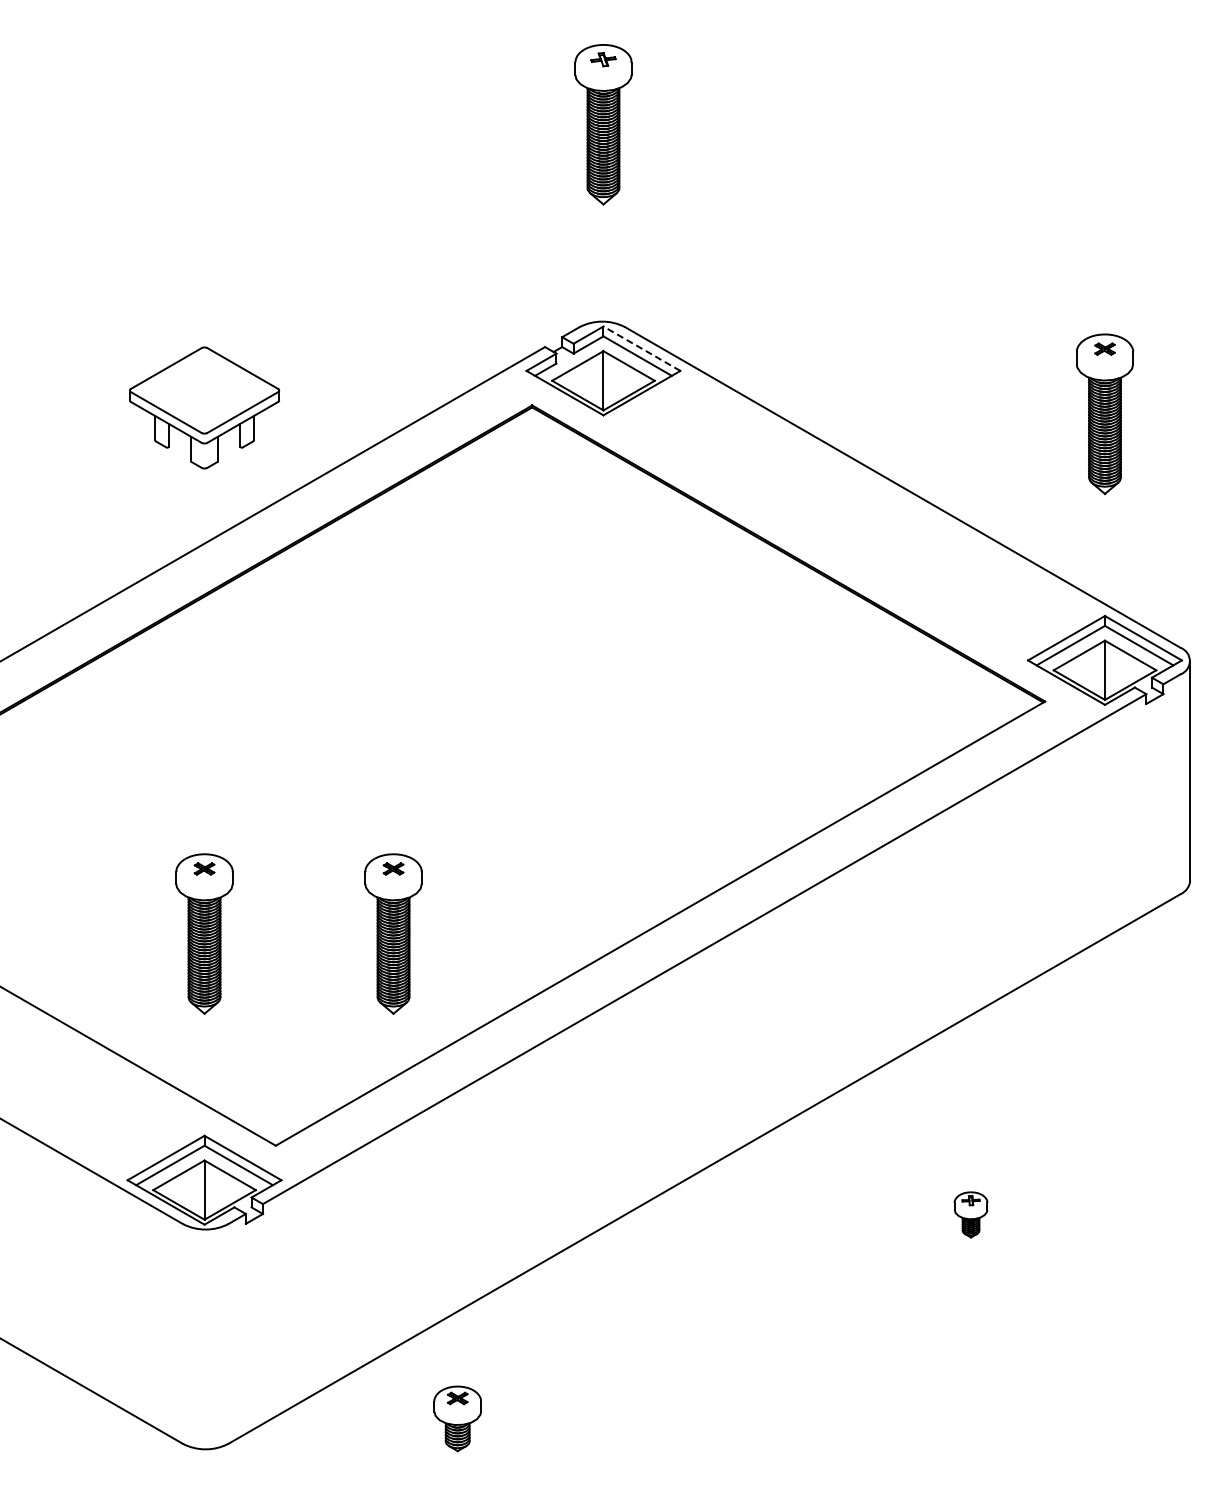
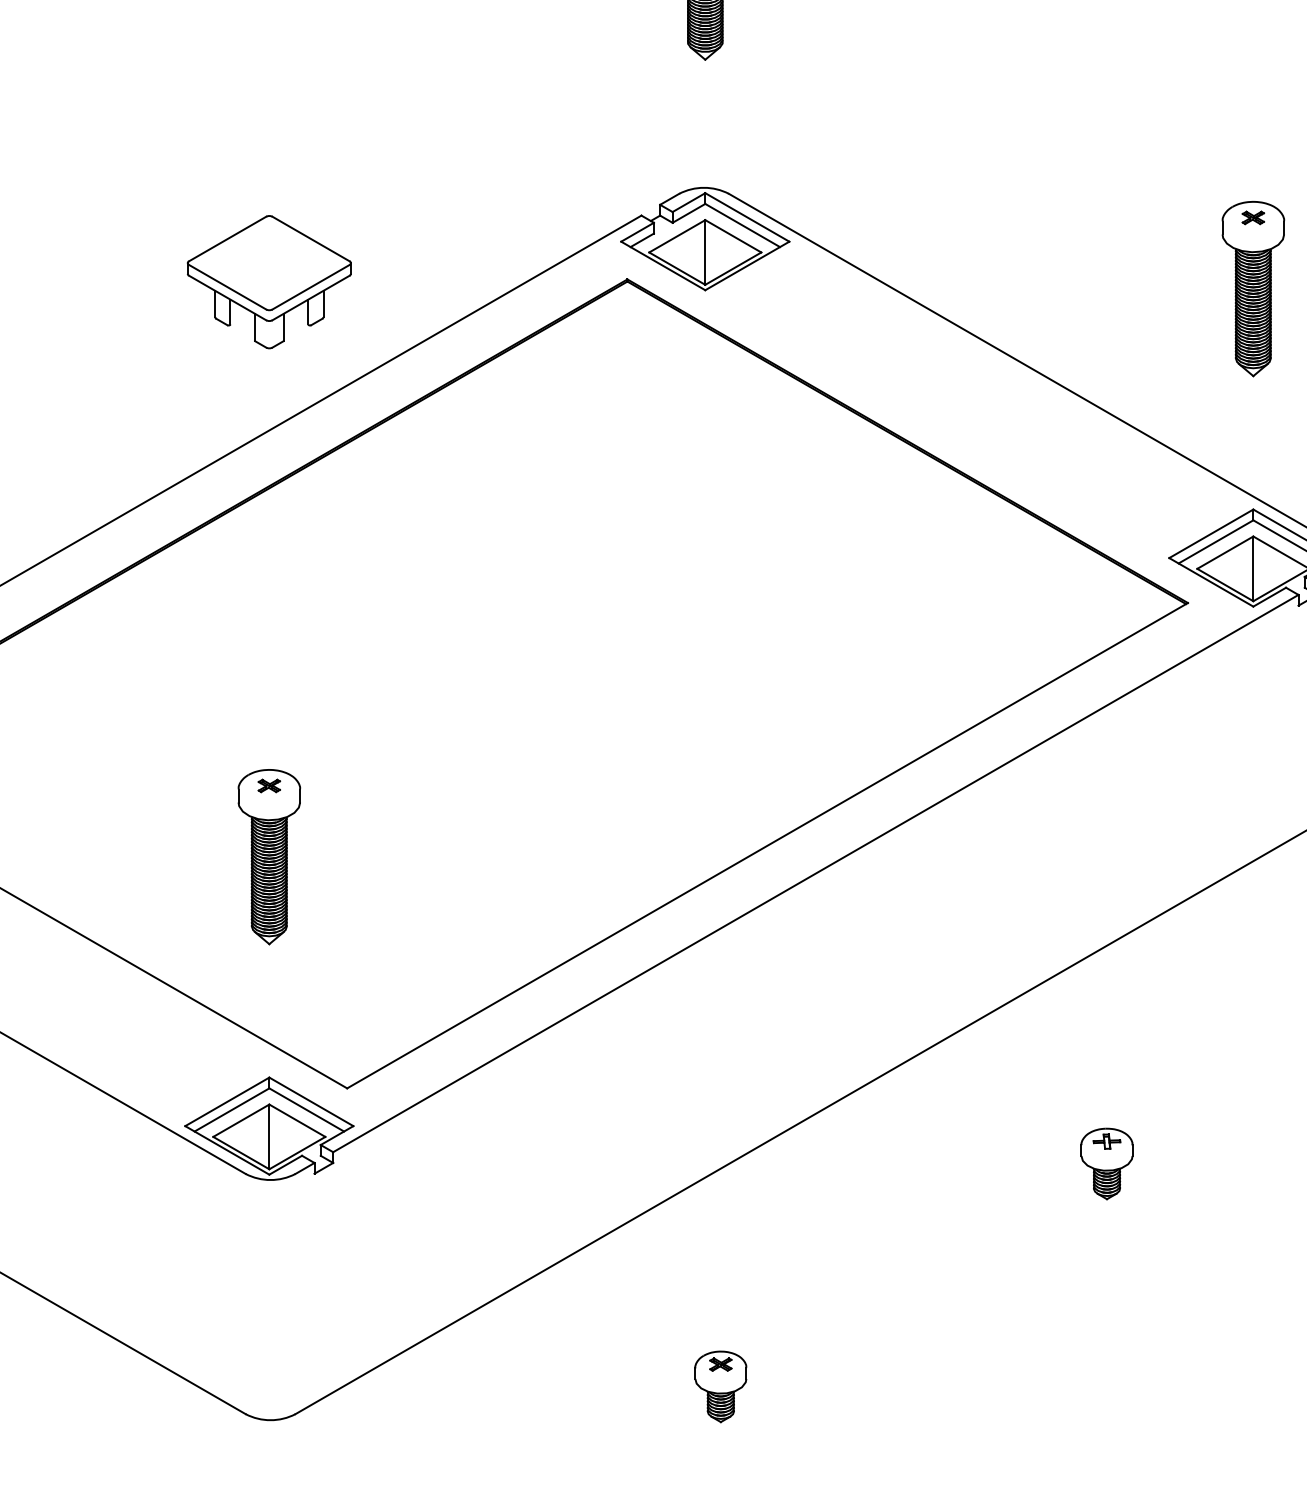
line: (641, 348) -> (746, 217), dashed -> solid
part: (393, 933) -> (475, 856), removed
part: (970, 1214) -> (1106, 1163), size x1.43
part: (457, 1418) -> (720, 1386), moved

